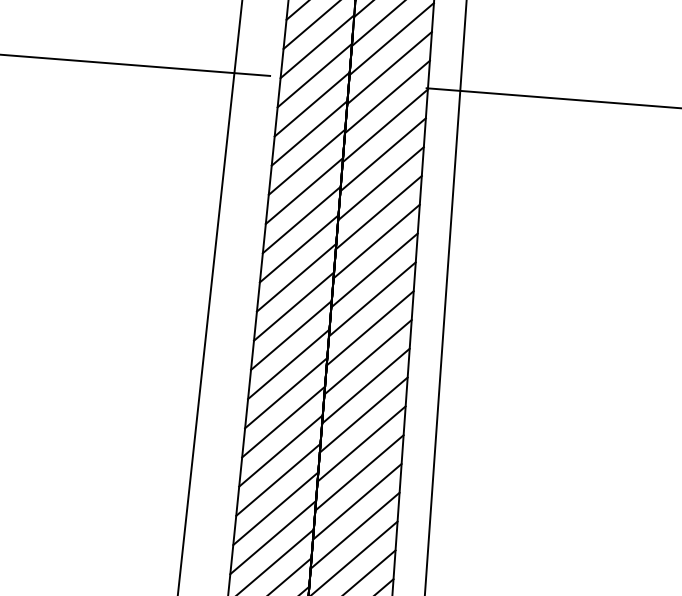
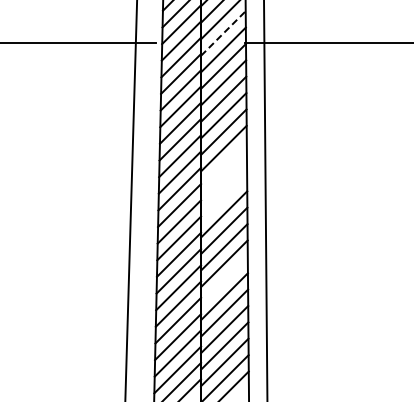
line: (389, 68) -> (223, 33), solid -> dashed
line: (371, 298) -> (223, 164), removed
line: (369, 328) -> (223, 181), removed
line: (368, 356) -> (224, 197), removed
line: (357, 500) -> (224, 279), removed

